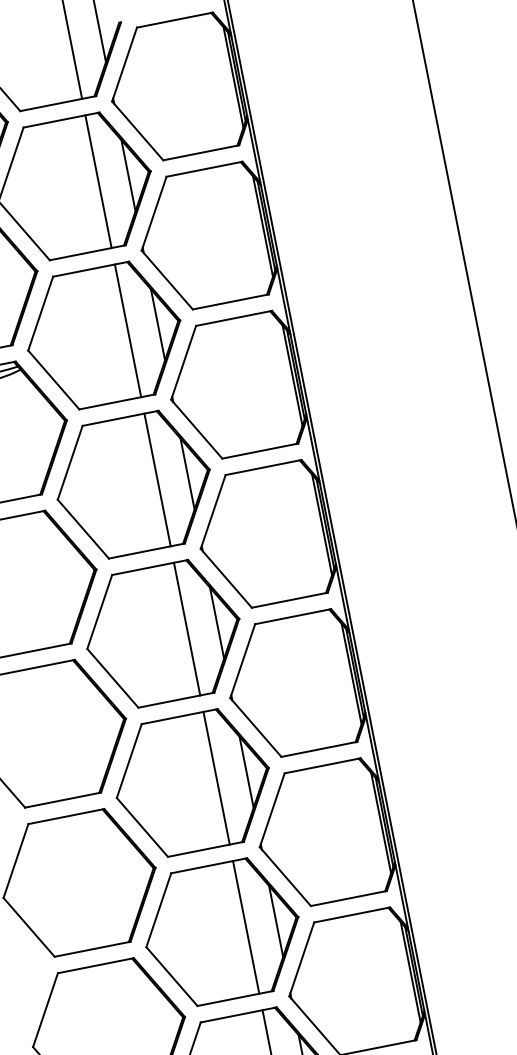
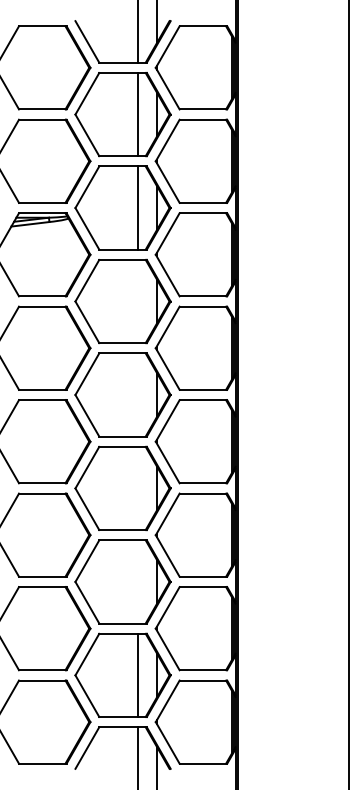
line: (158, 479) -> (138, 301), removed
line: (187, 628) -> (138, 394), removed
line: (217, 778) -> (138, 488), removed
line: (246, 926) -> (138, 581), removed

